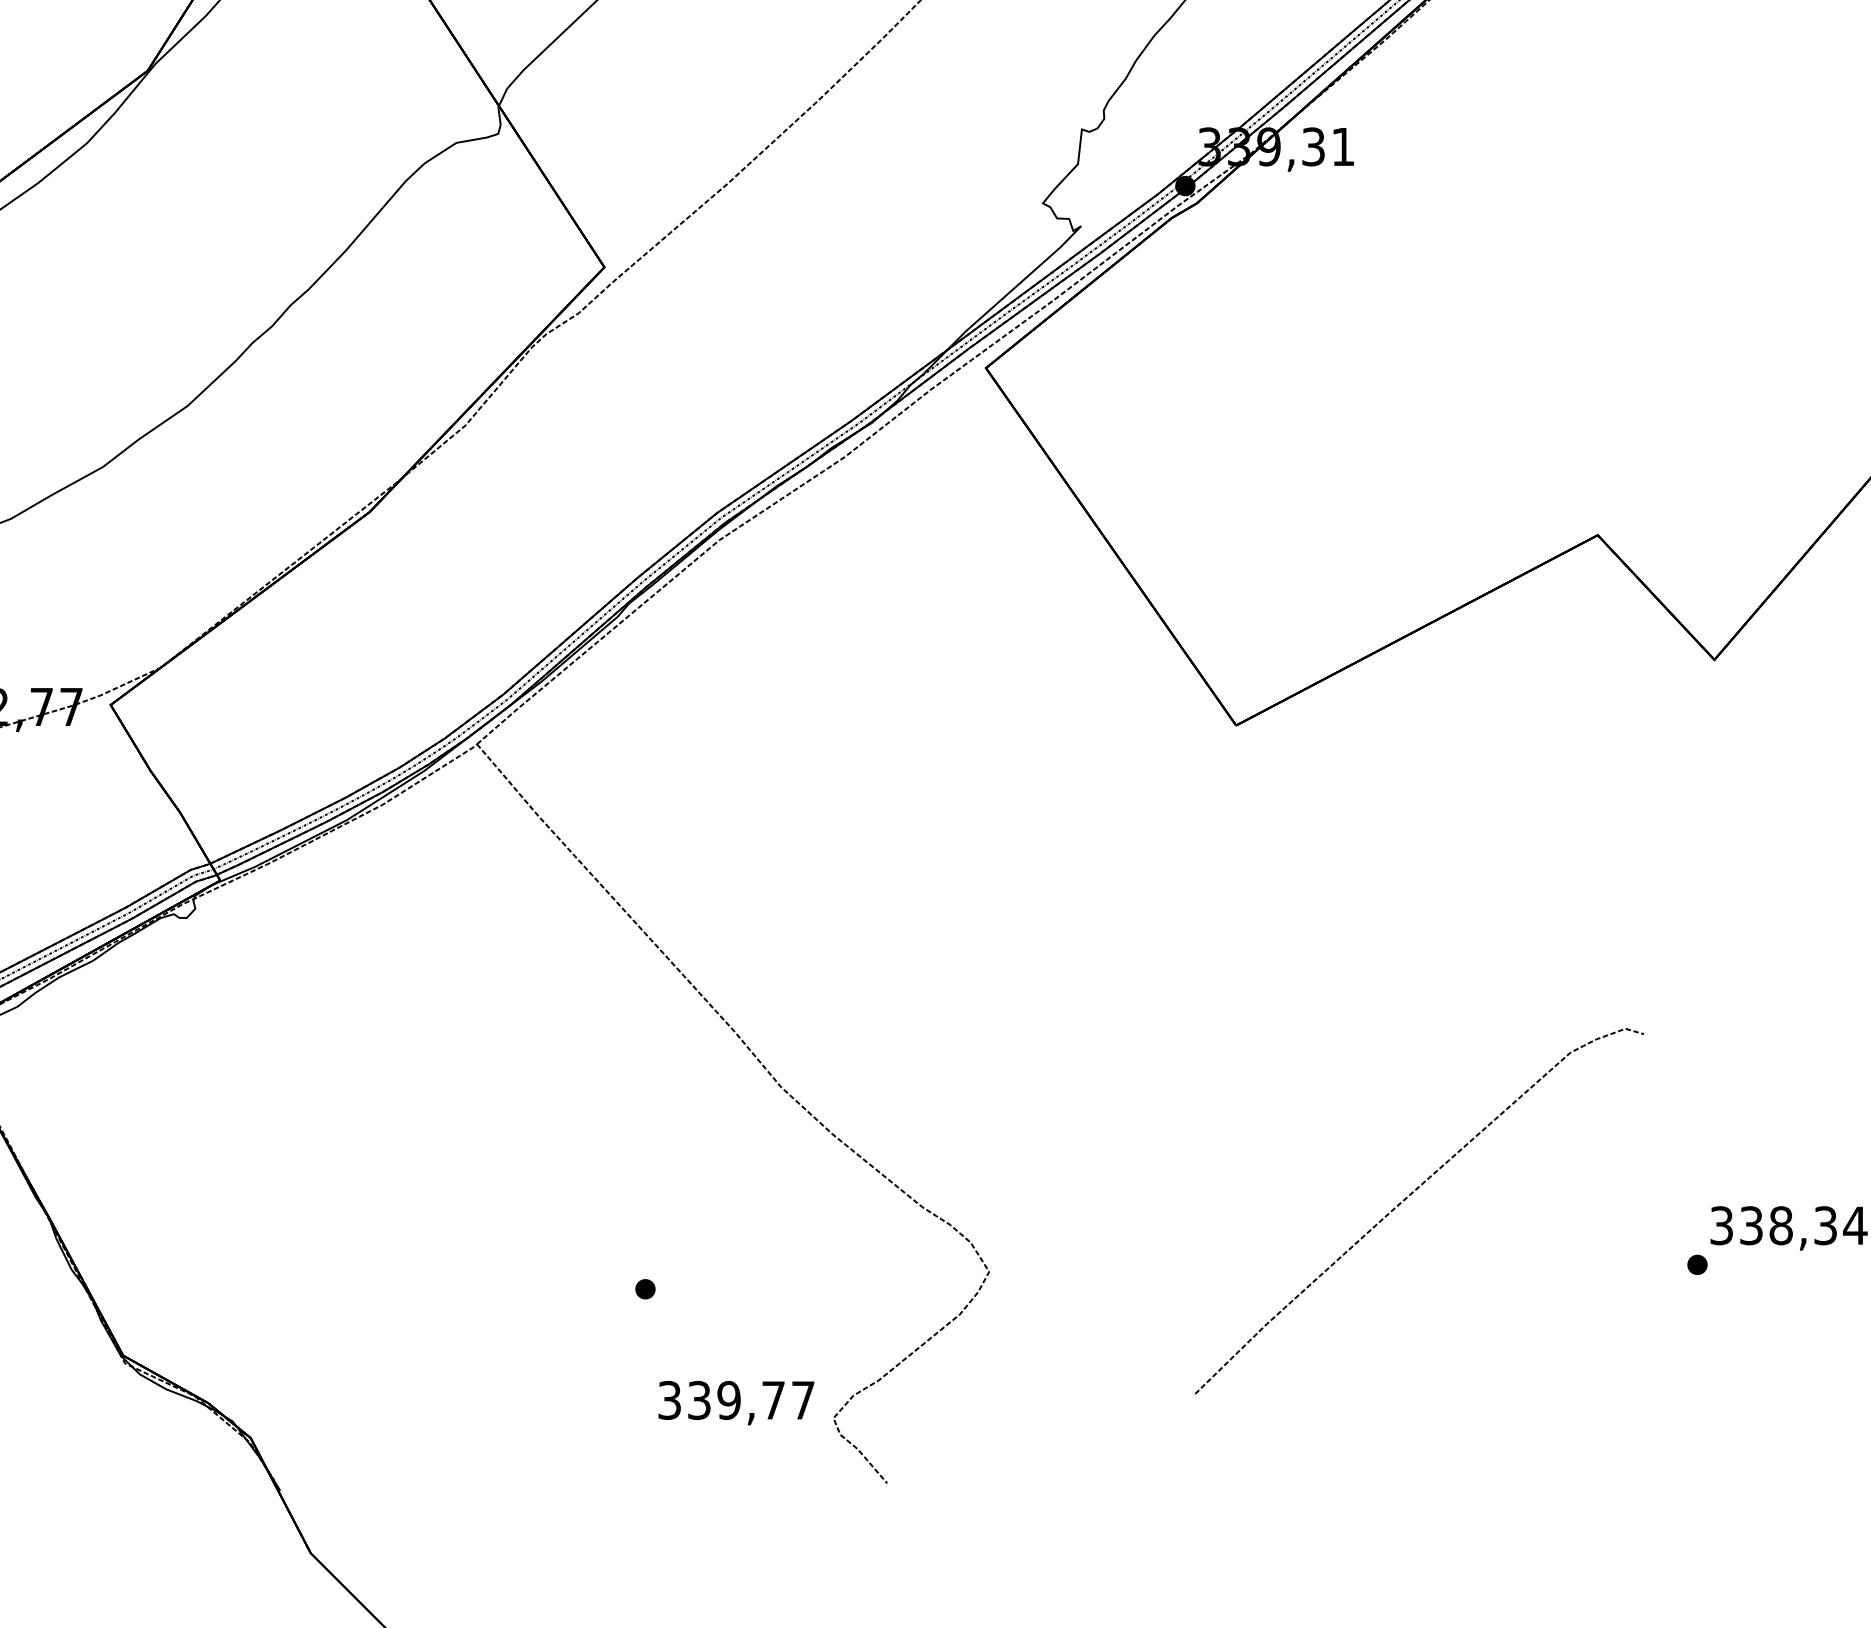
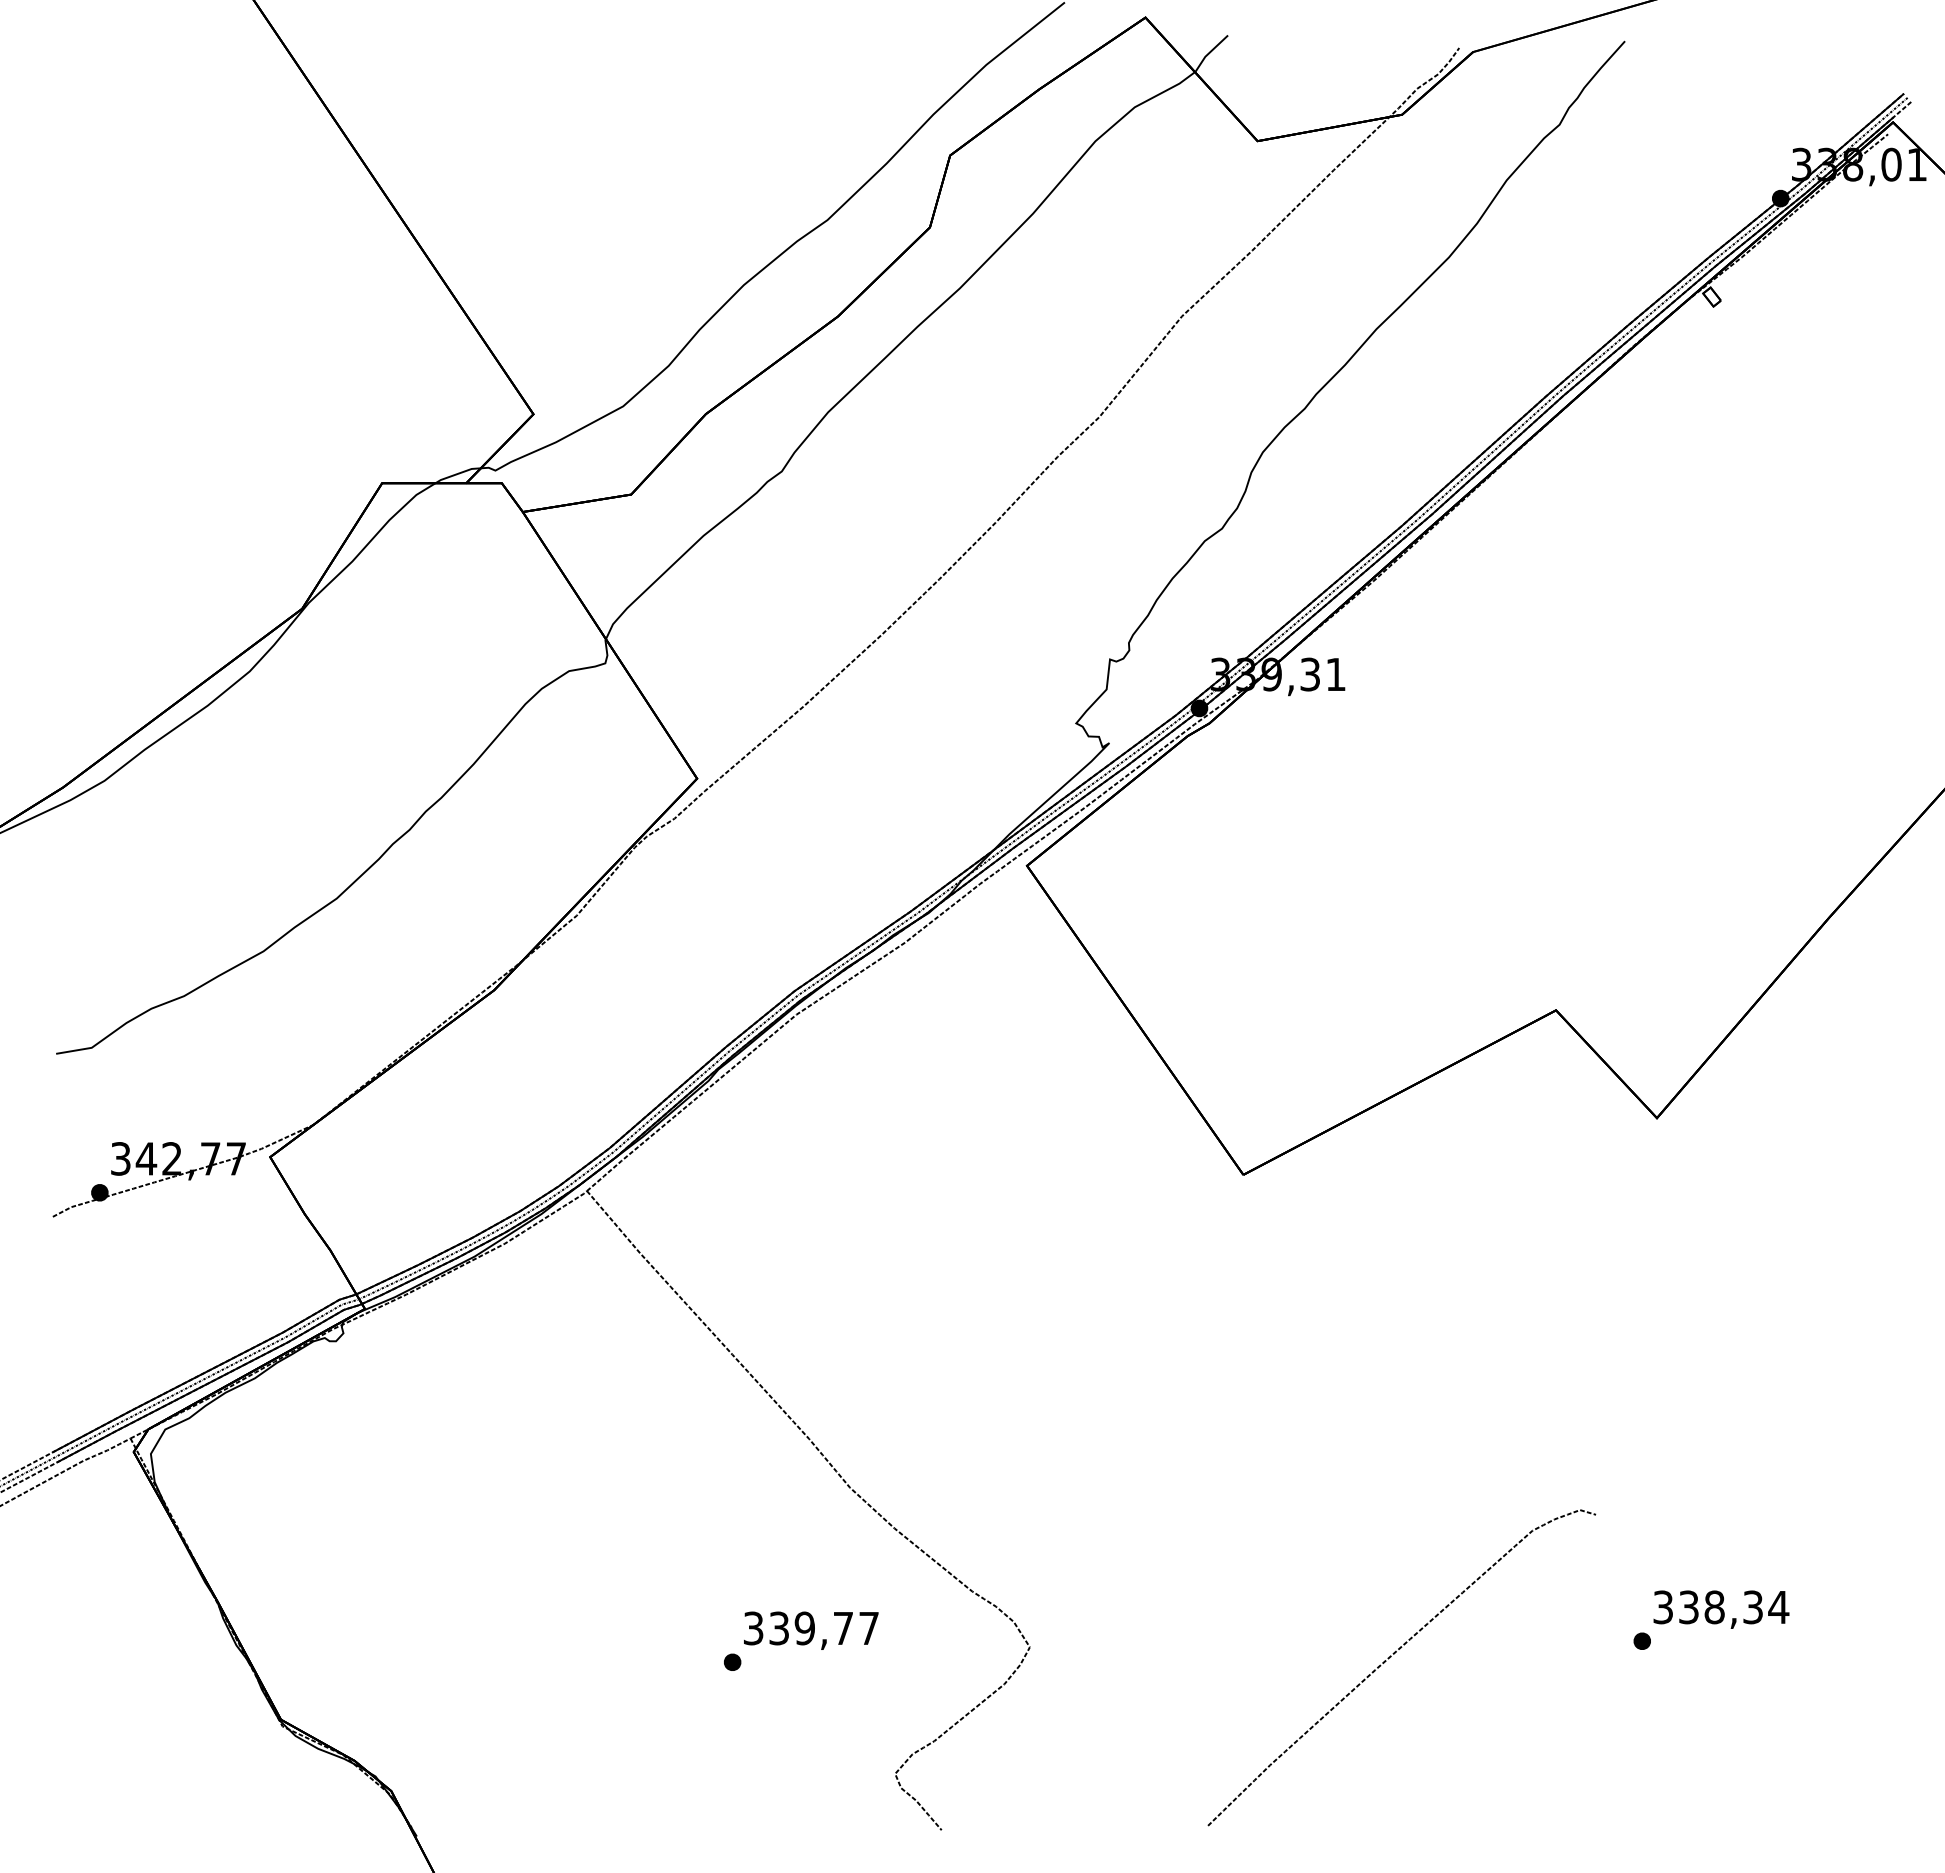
curve: (1407, 1199) -> (1391, 1657), moved
text: (736, 1402) -> (811, 1630), moved

